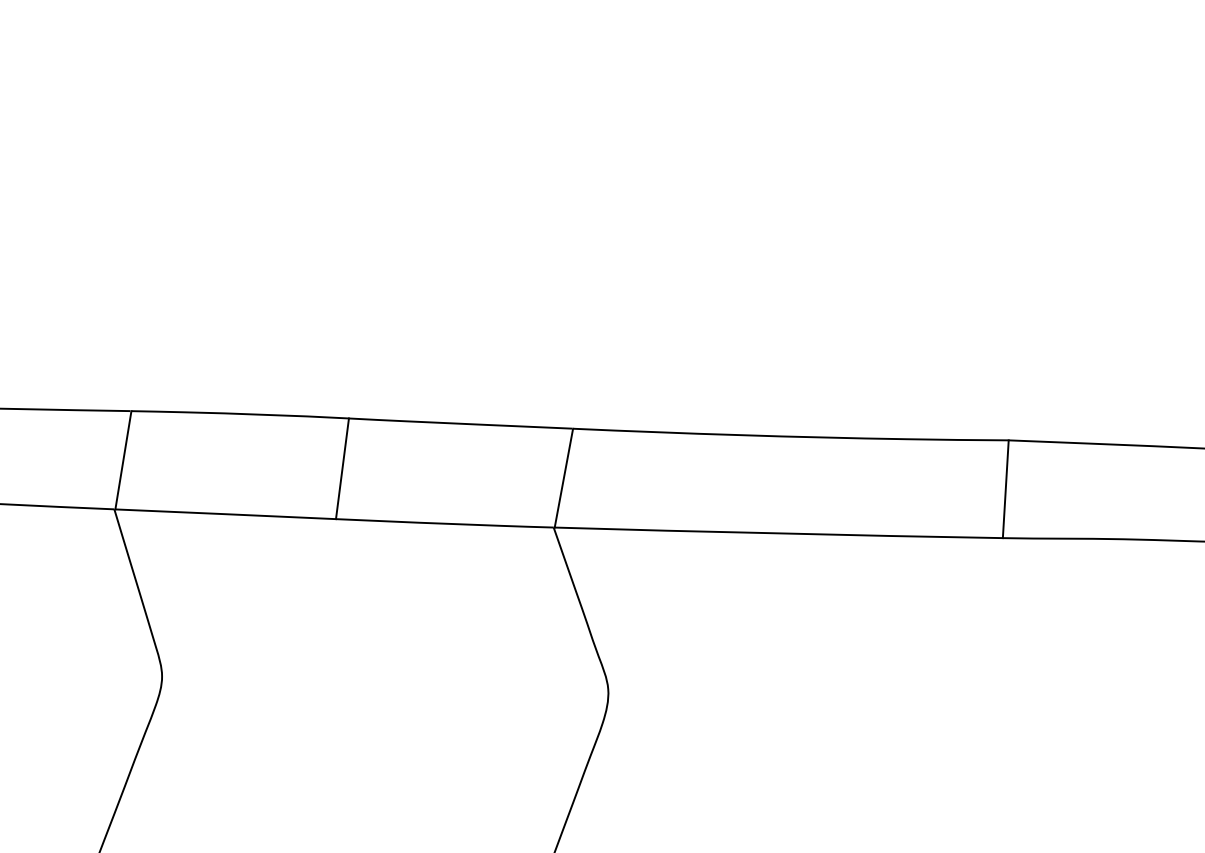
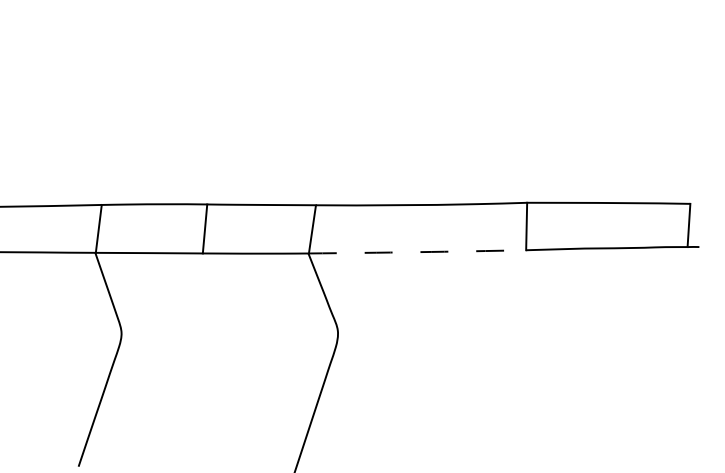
arc: (778, 534) -> (417, 252), solid -> dashed

